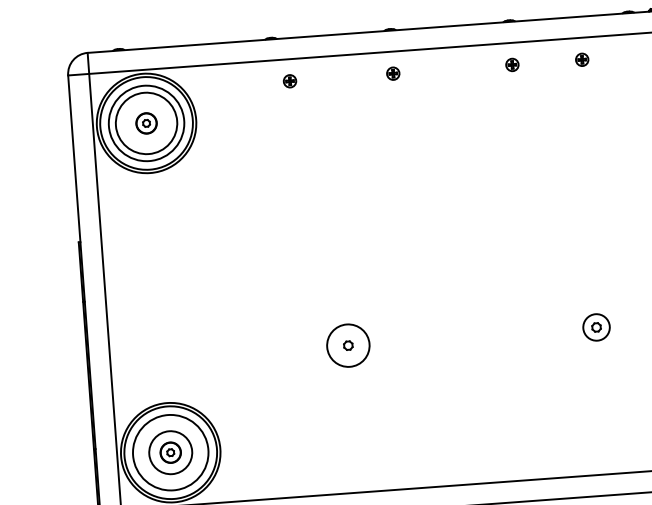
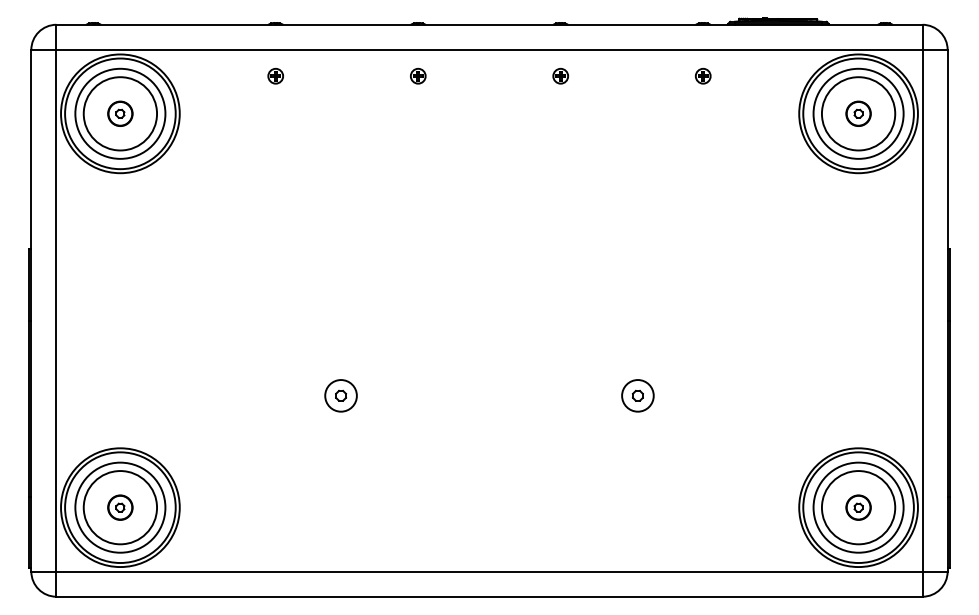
part: (582, 59) -> (703, 75), moved
part: (289, 80) -> (275, 75), moved
circle: (347, 345) -> (340, 395), size x0.62
circle: (170, 452) -> (120, 507), size x1.43

